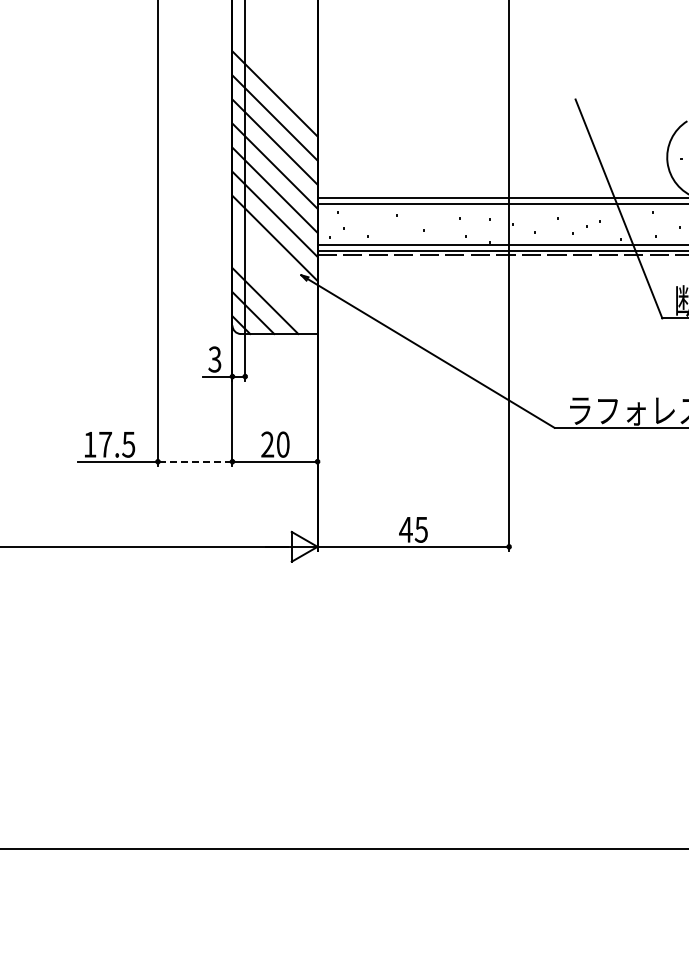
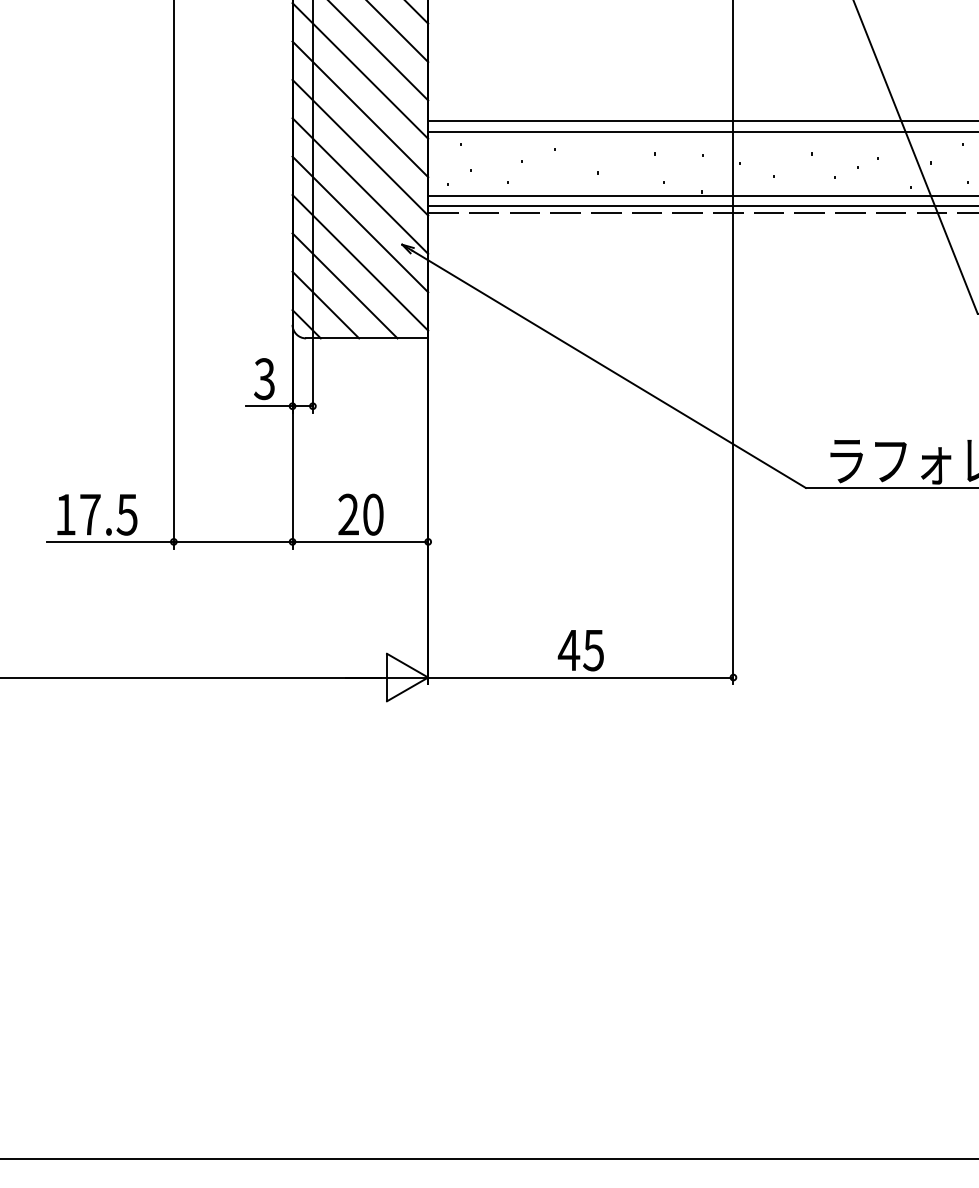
line: (274, 262) -> (359, 224), added
line: (274, 286) -> (359, 262), added
line: (194, 461) -> (232, 541), dashed -> solid

